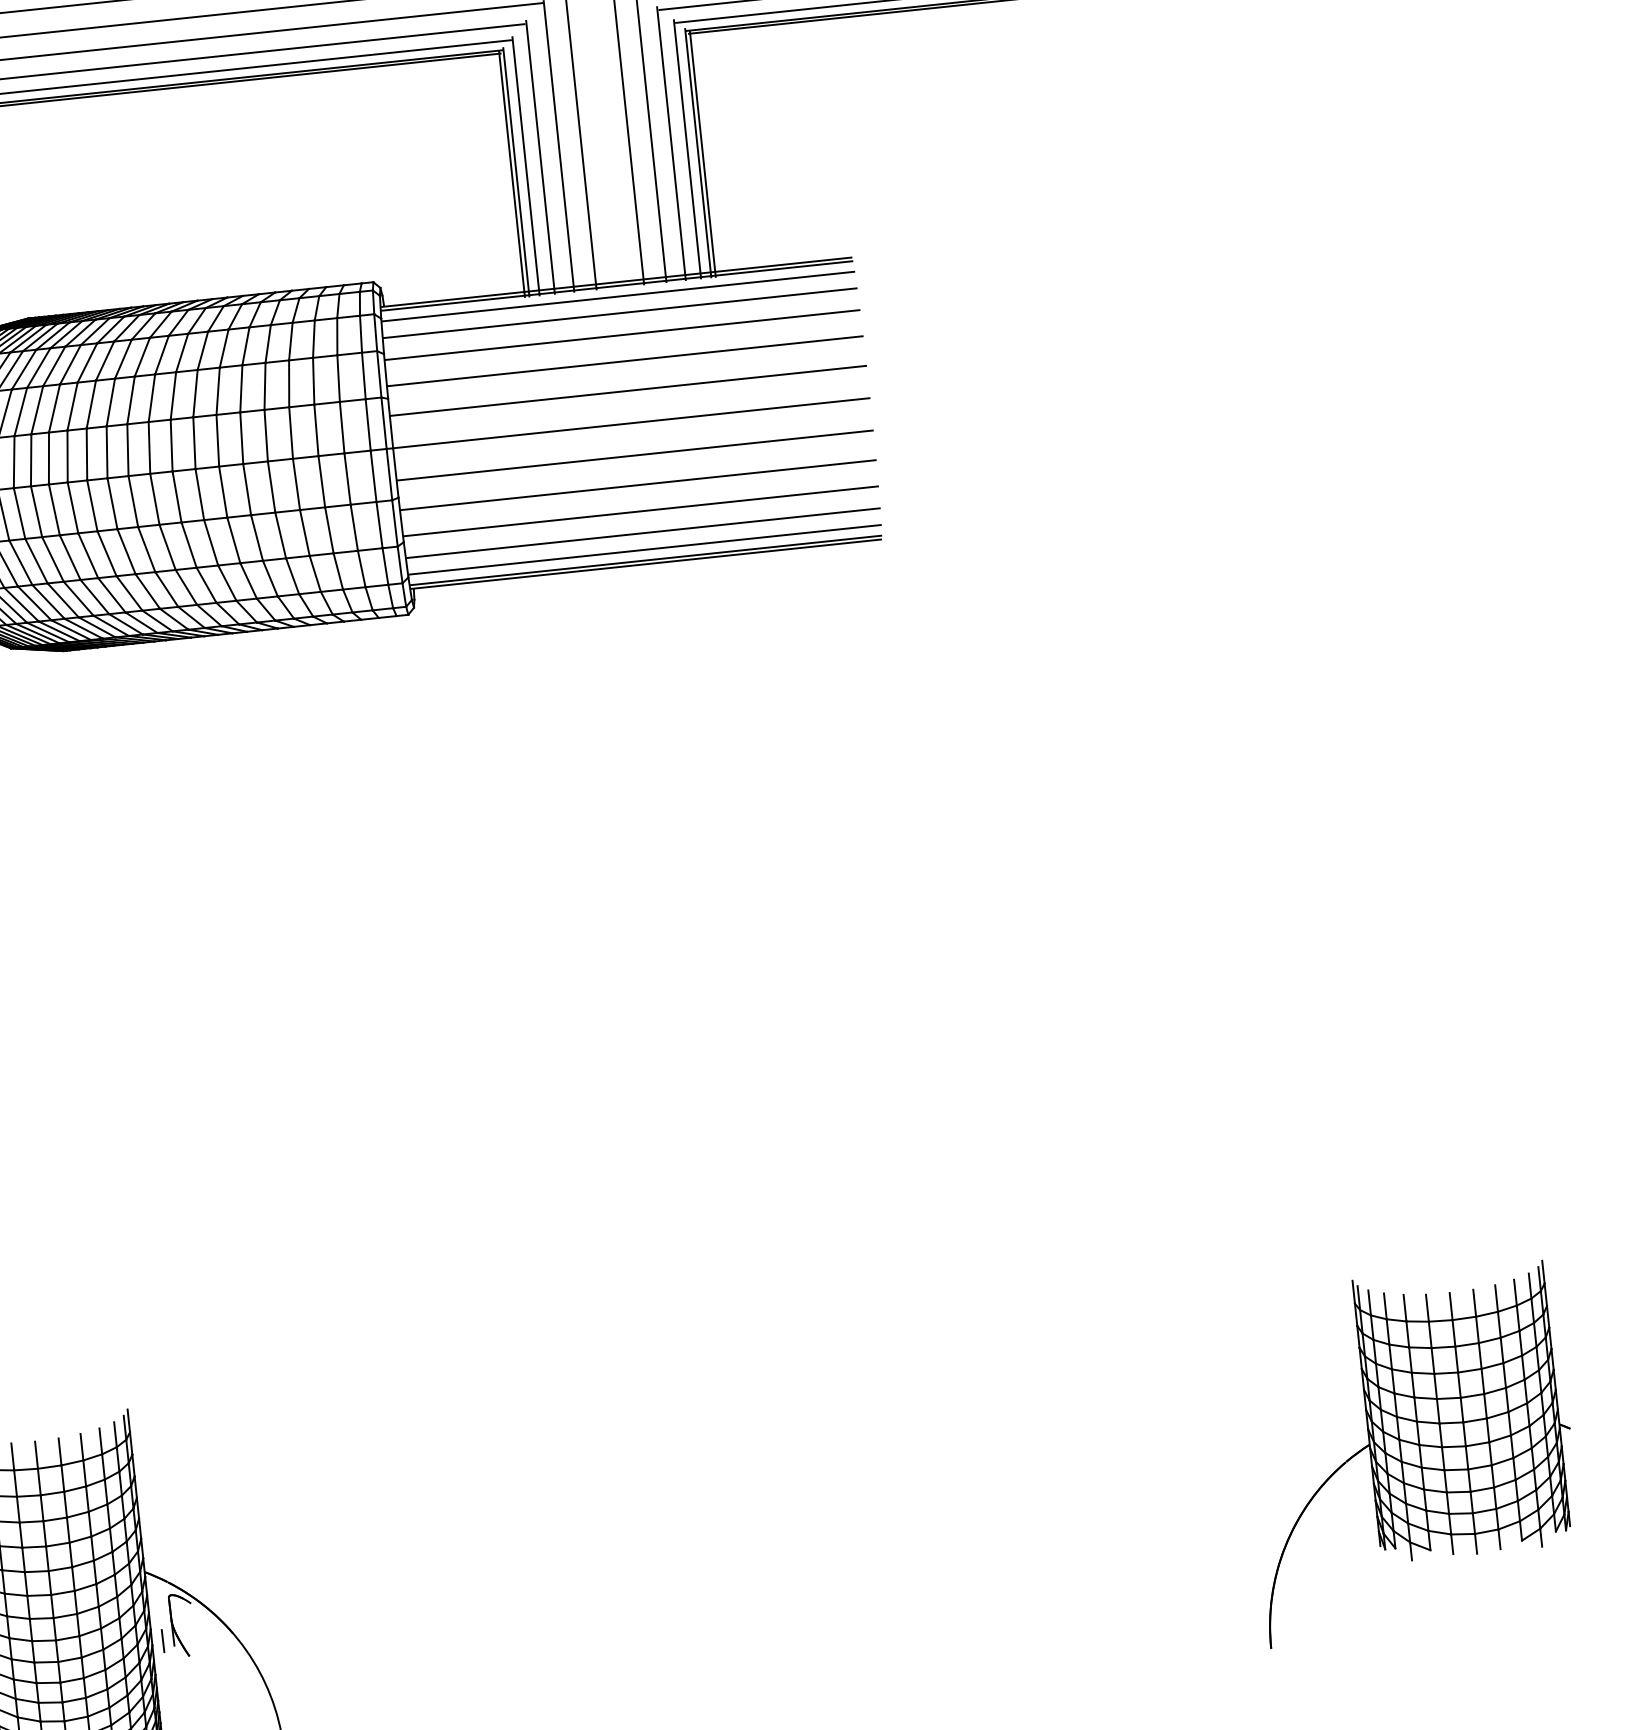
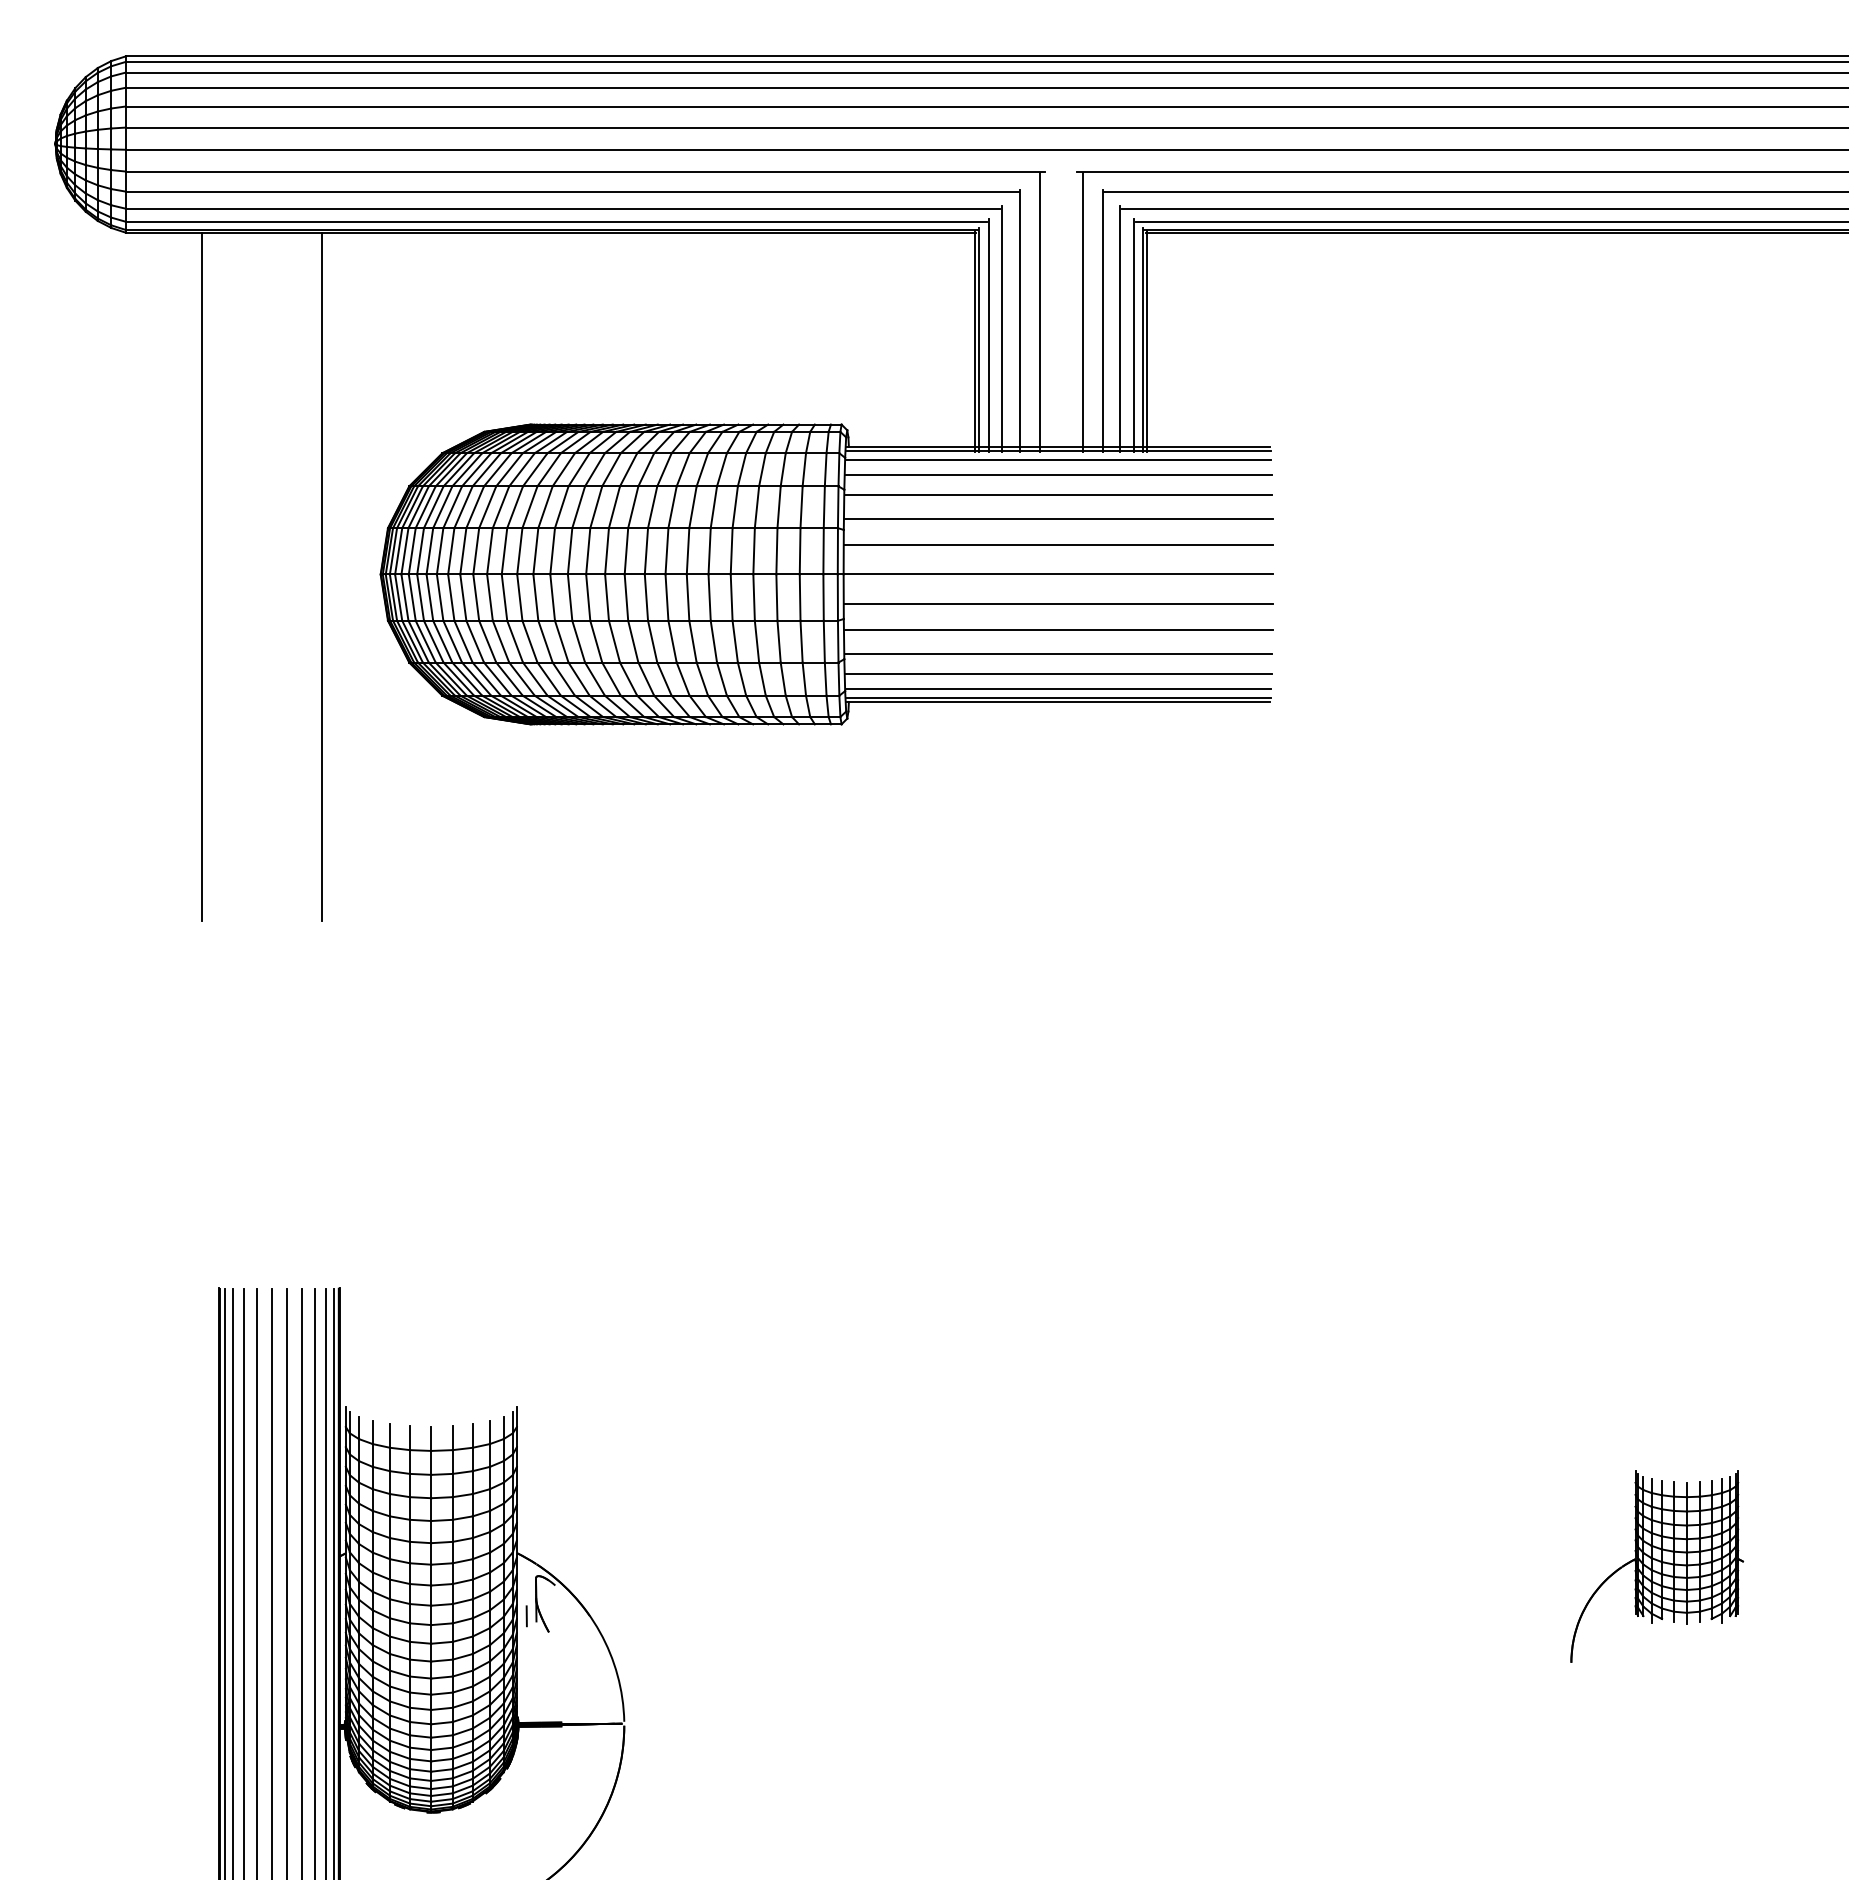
part: (1411, 1454) -> (1657, 1566), size x0.6

